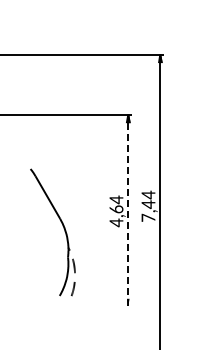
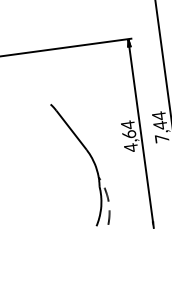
line: (128, 210) -> (141, 133), dashed -> solid
part: (62, 226) -> (89, 157), moved

